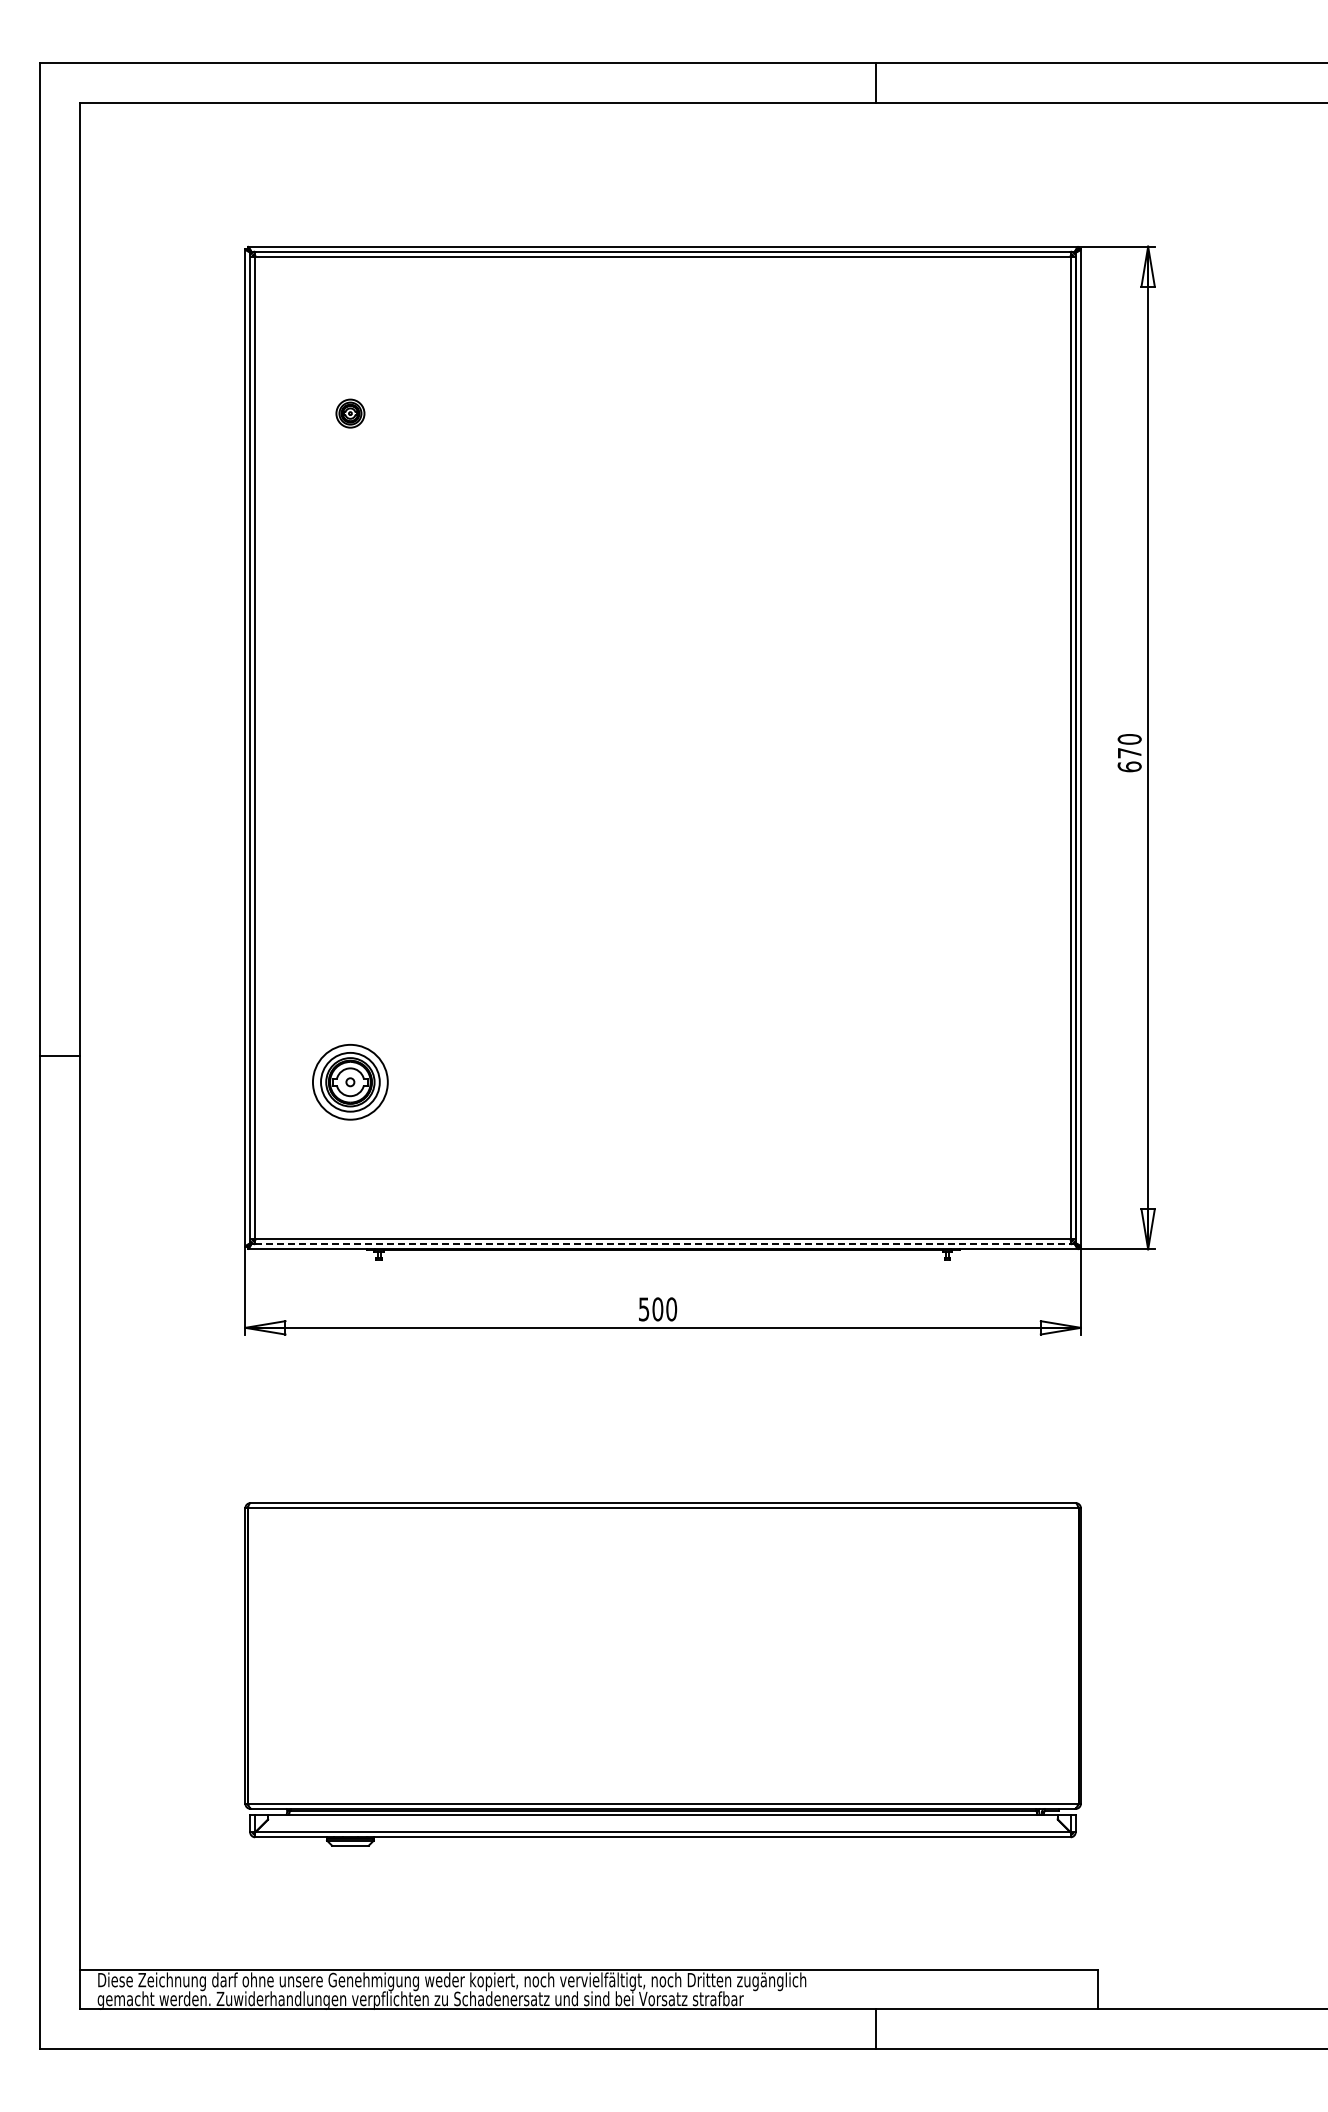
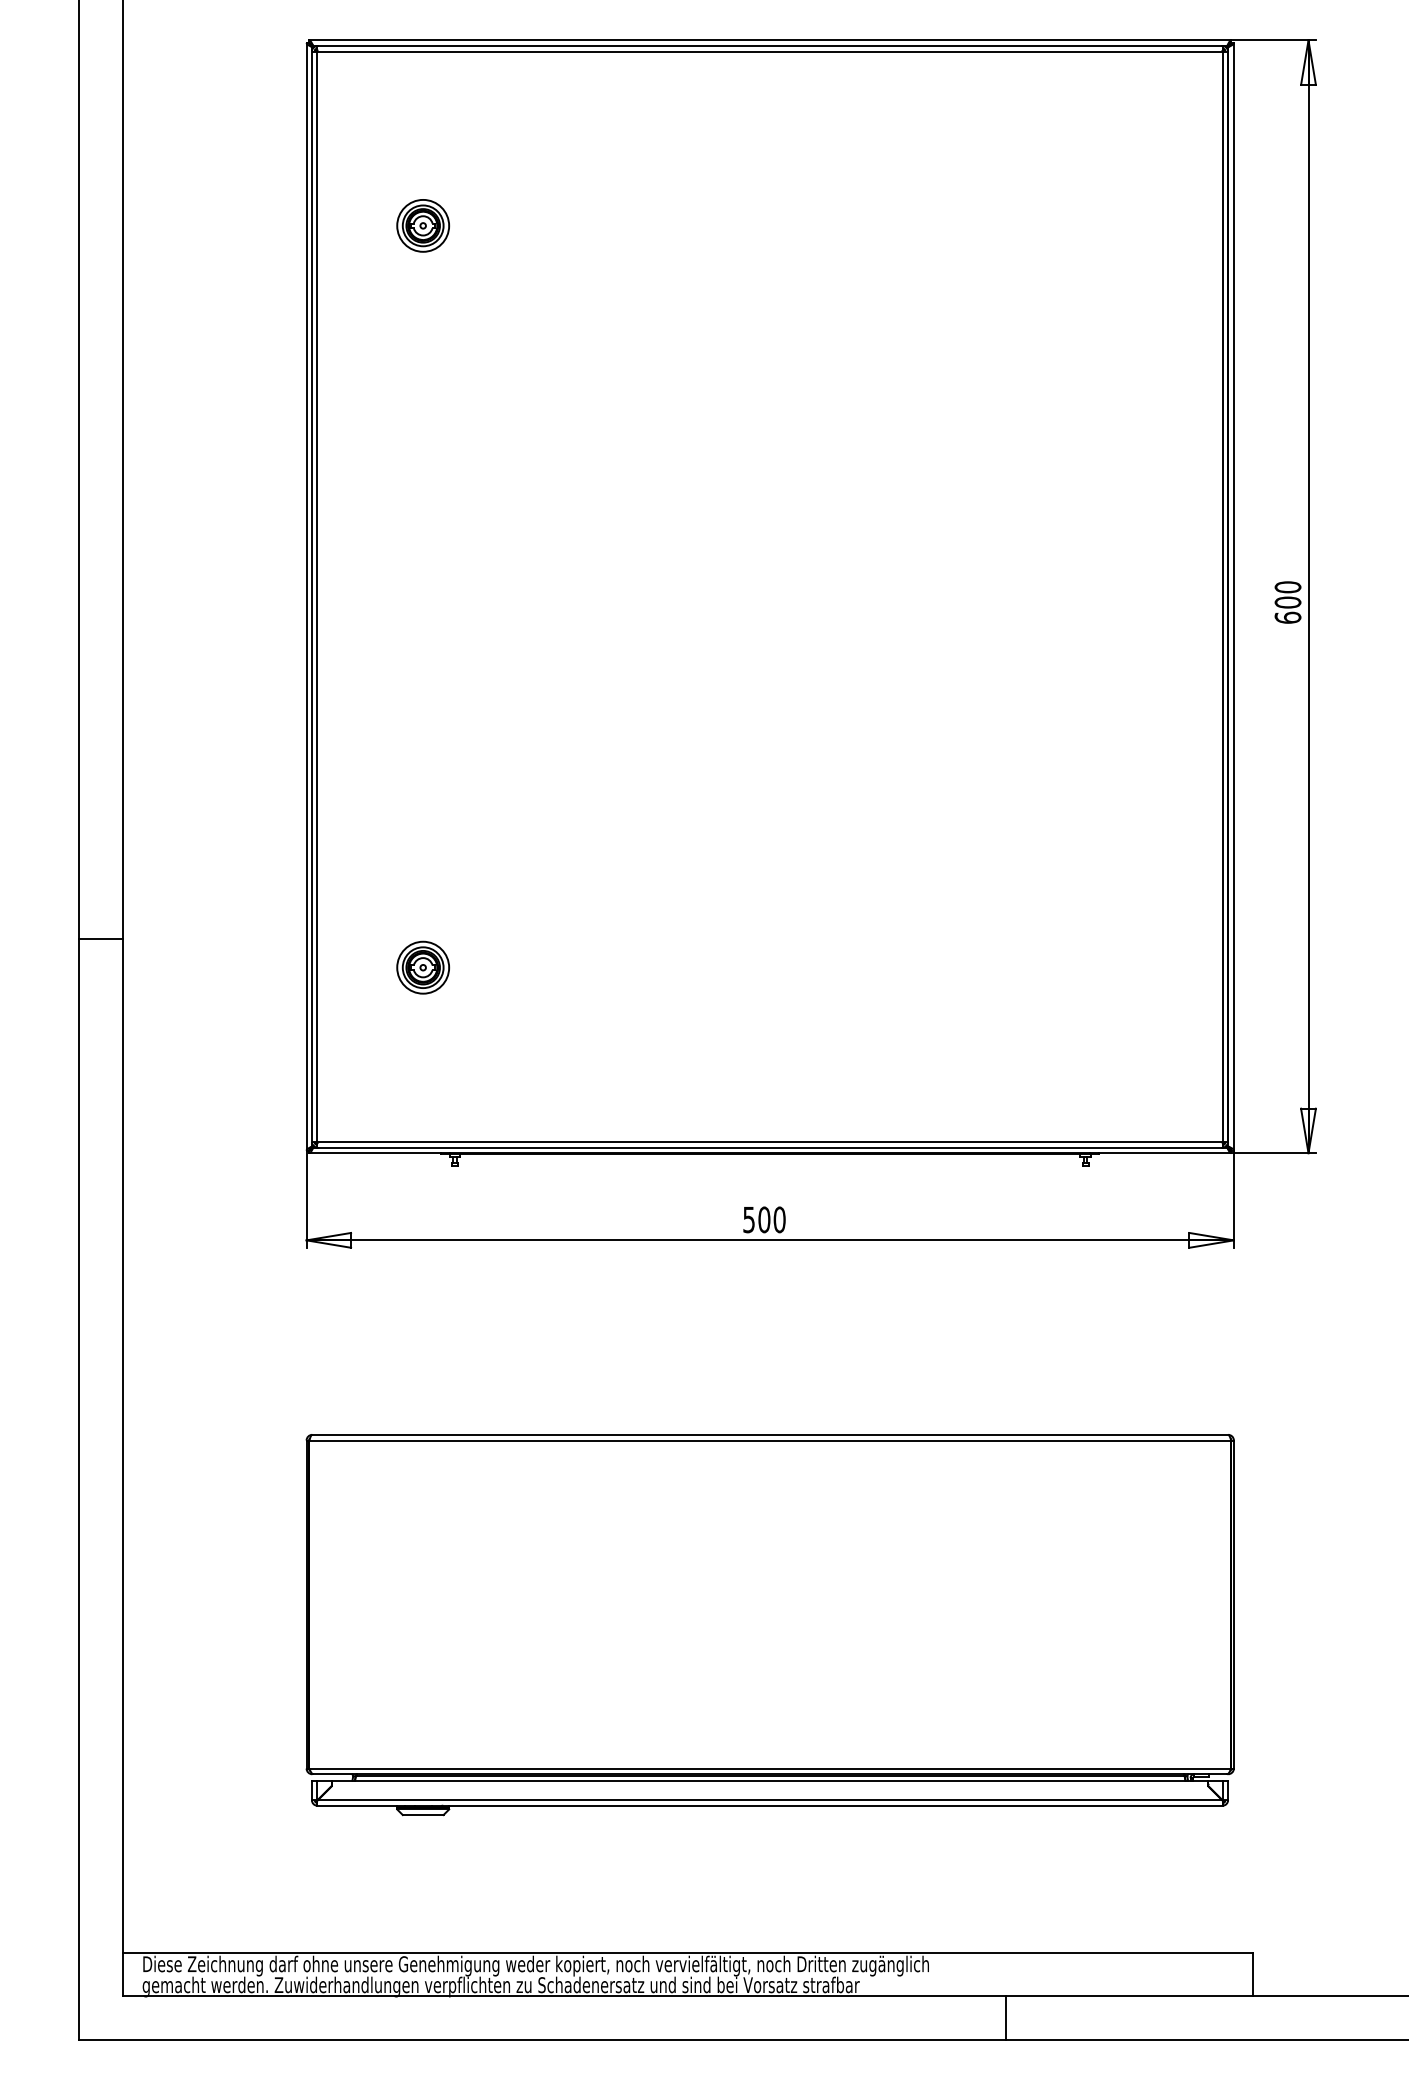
part: (350, 413) -> (423, 225), size x1.67
text: (1129, 752) -> (1287, 601), 670 -> 600
part: (350, 1081) -> (423, 966), size x0.62
line: (662, 1244) -> (769, 1147), dashed -> solid

